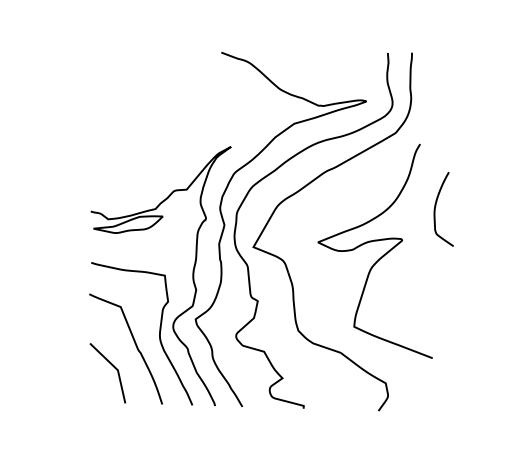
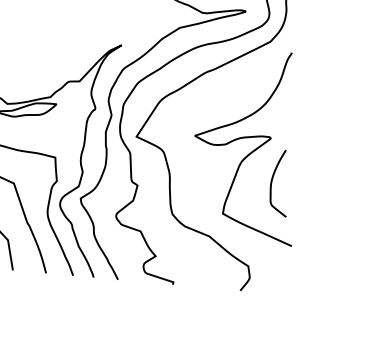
curve: (436, 206) -> (273, 180), moved

